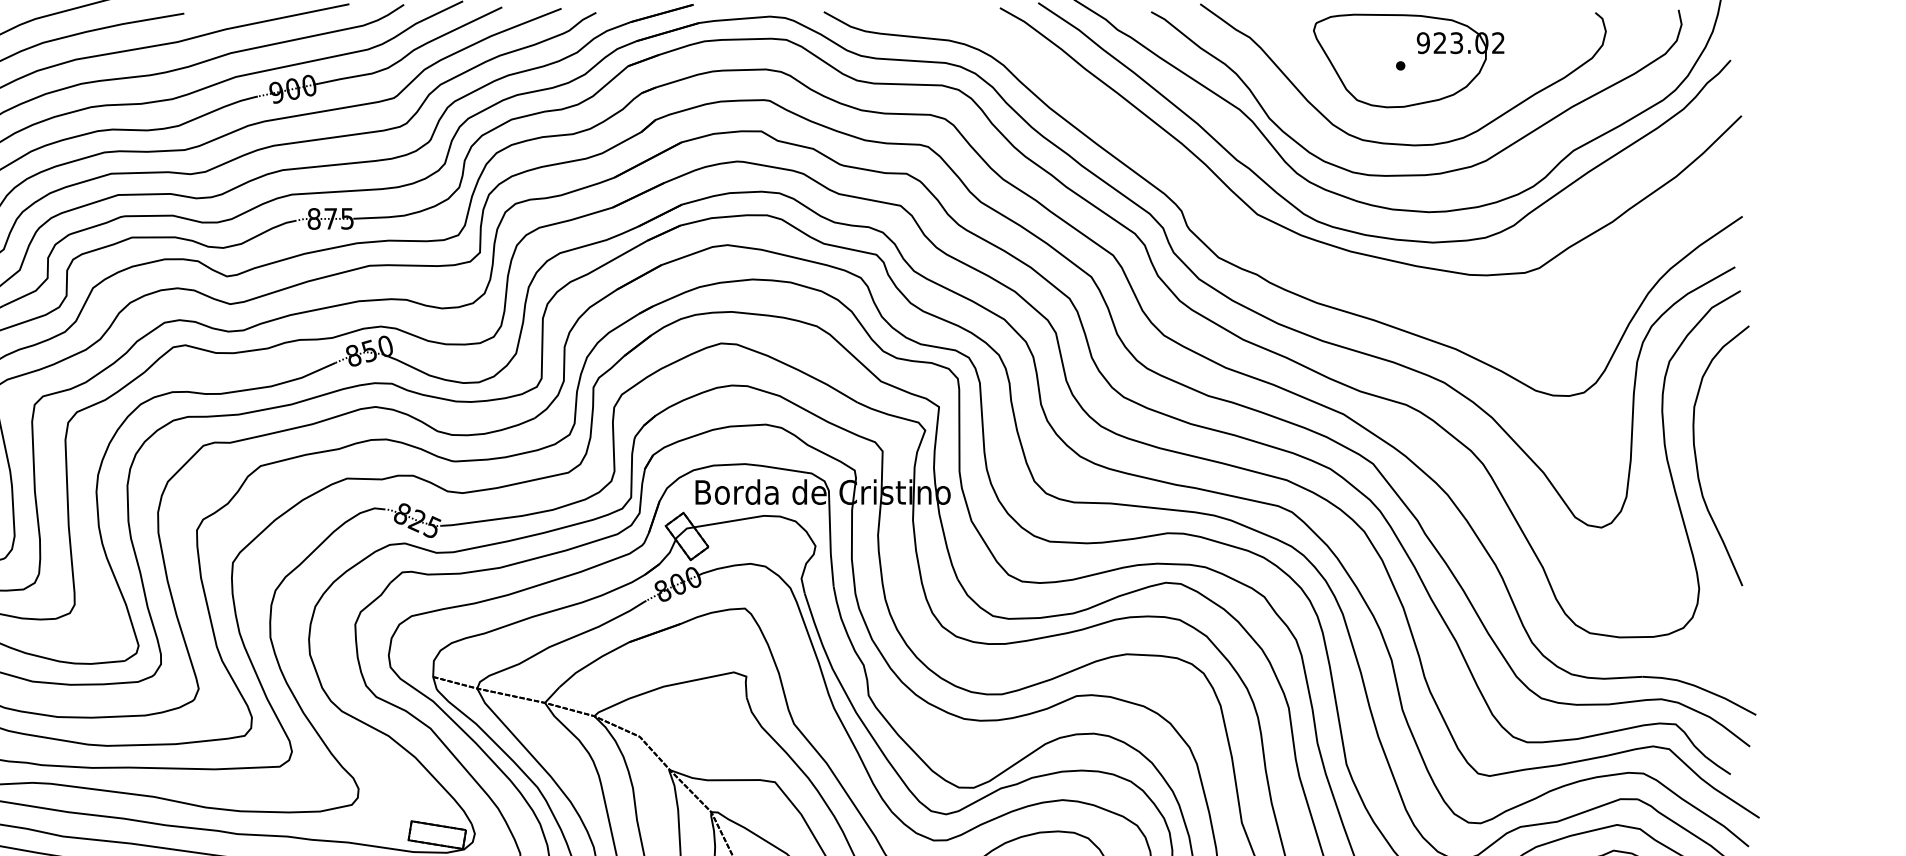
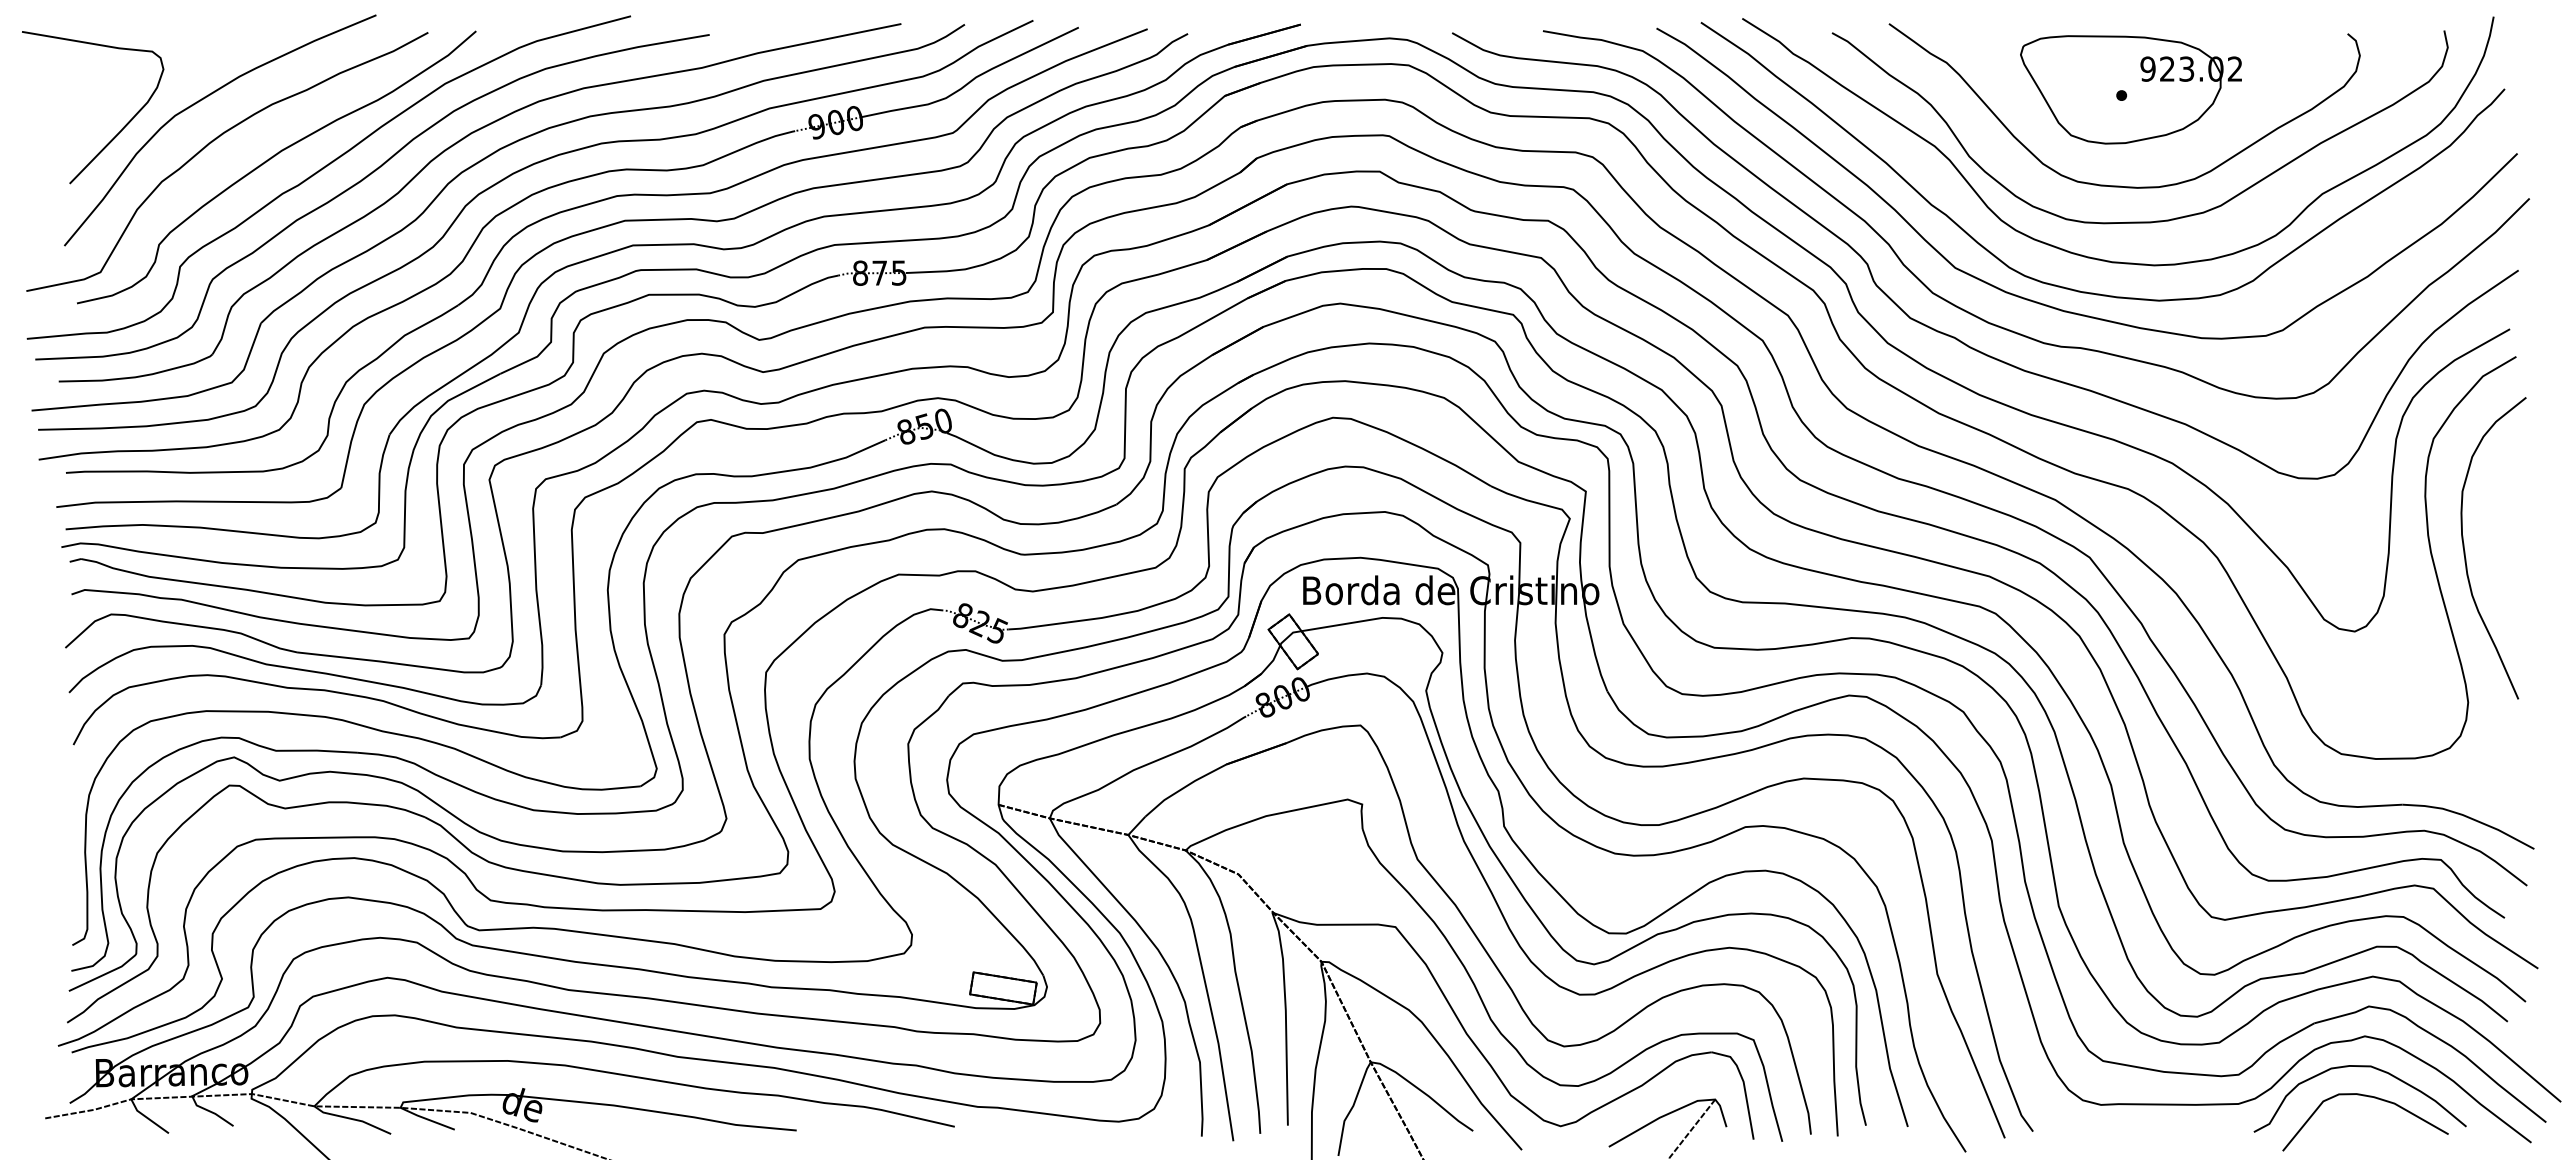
curve: (1295, 263) -> (1999, 325), added

